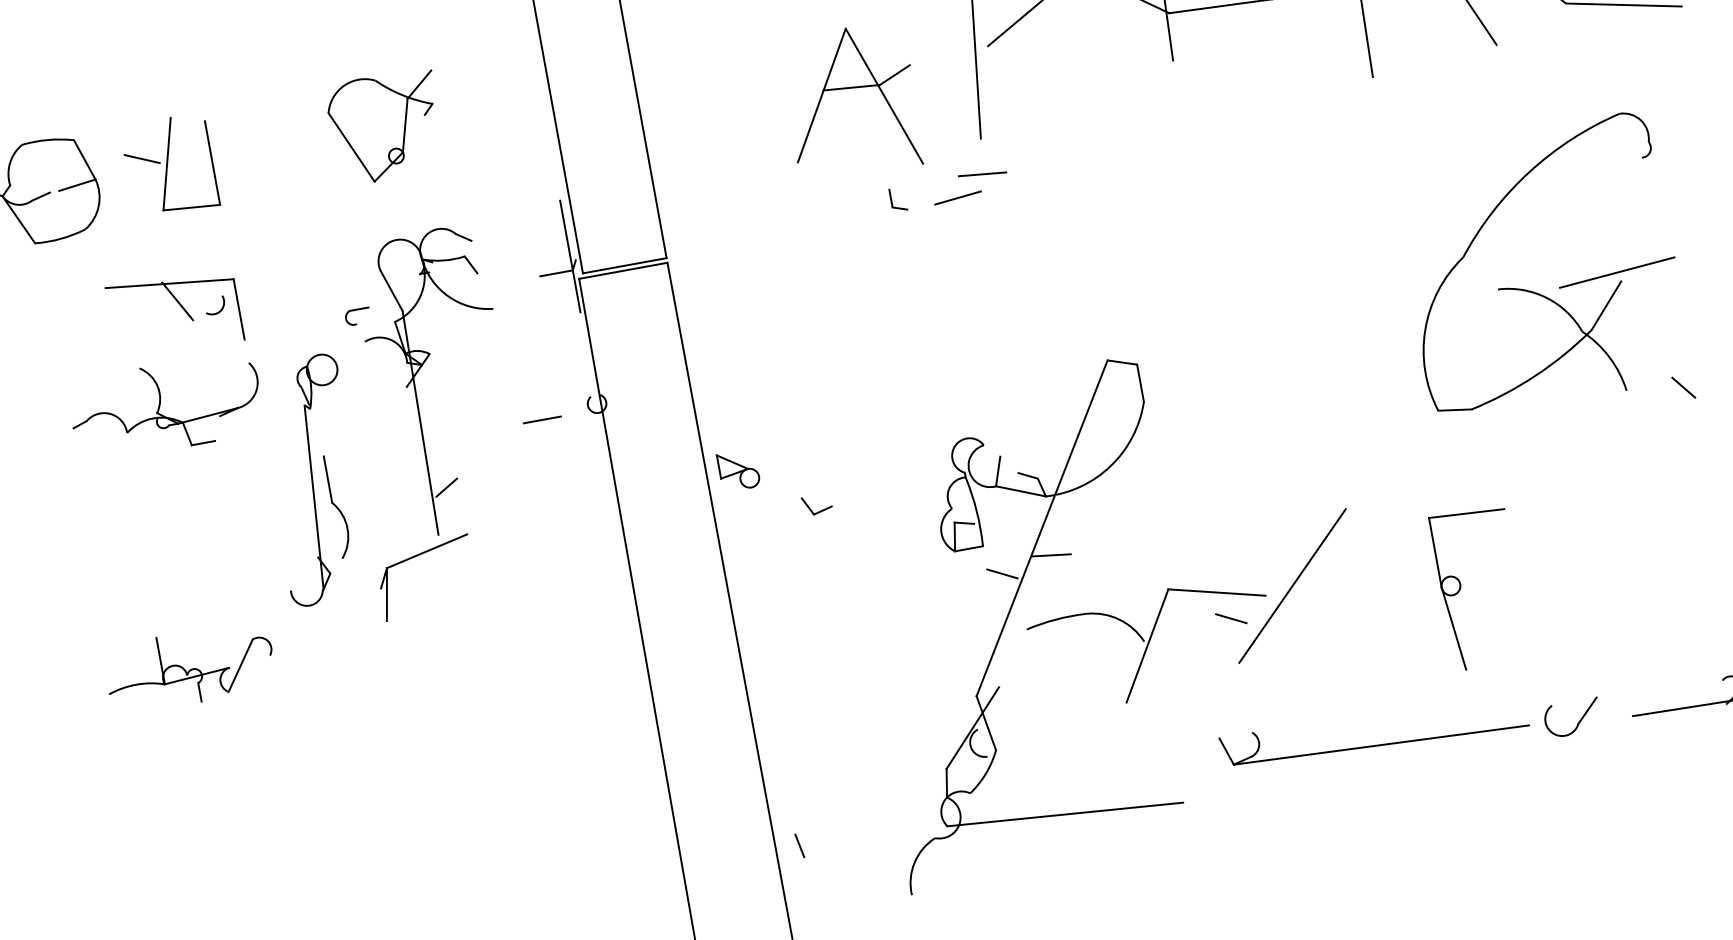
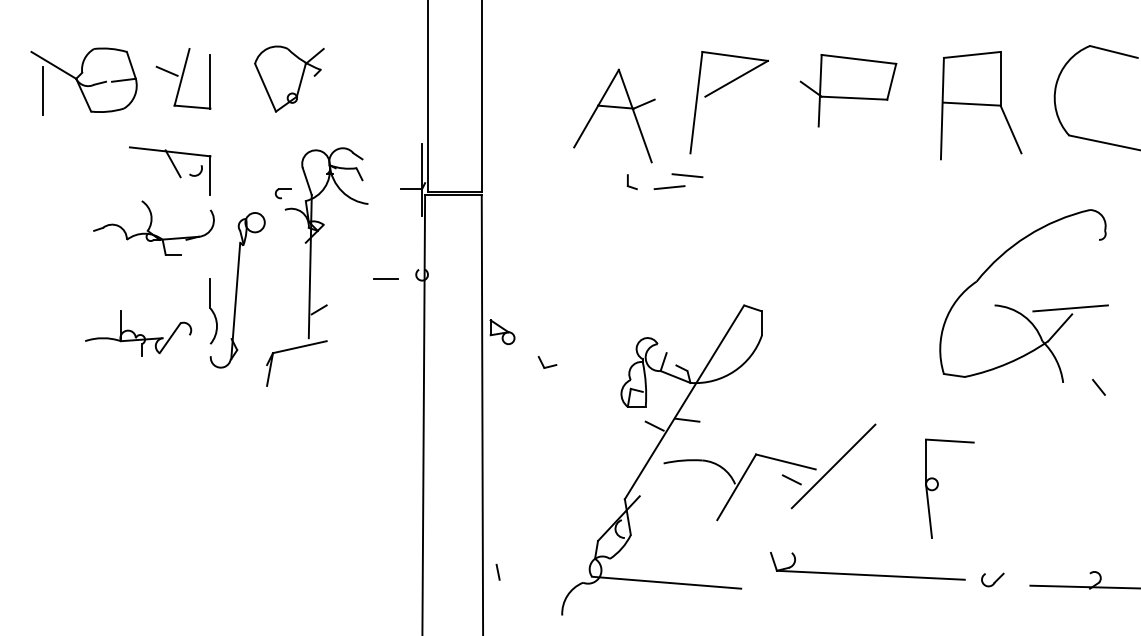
part: (386, 126) -> (289, 78), moved
part: (337, 506) -> (213, 311), moved
part: (190, 667) -> (138, 333), moved
part: (1572, 717) -> (992, 579), size x0.62

